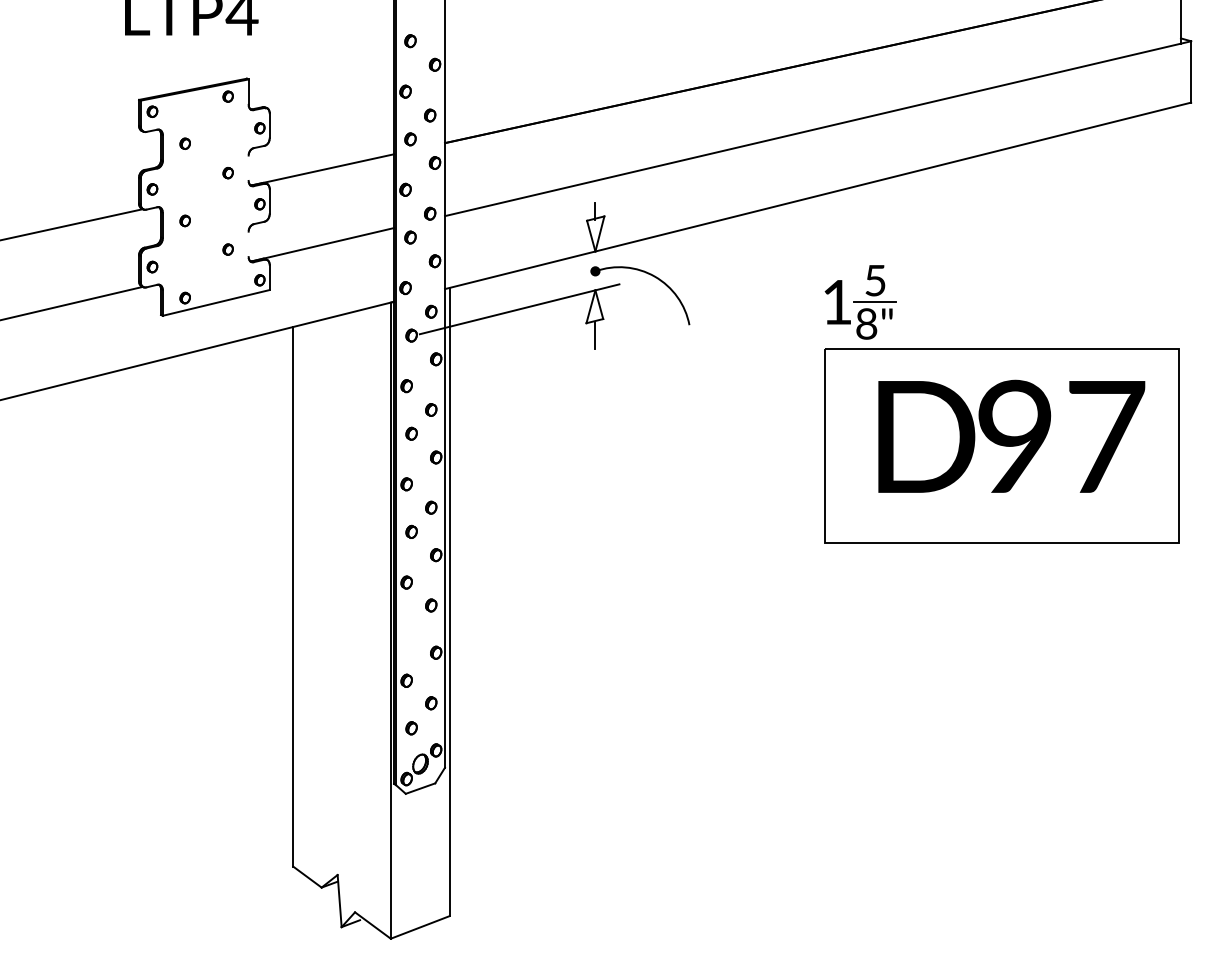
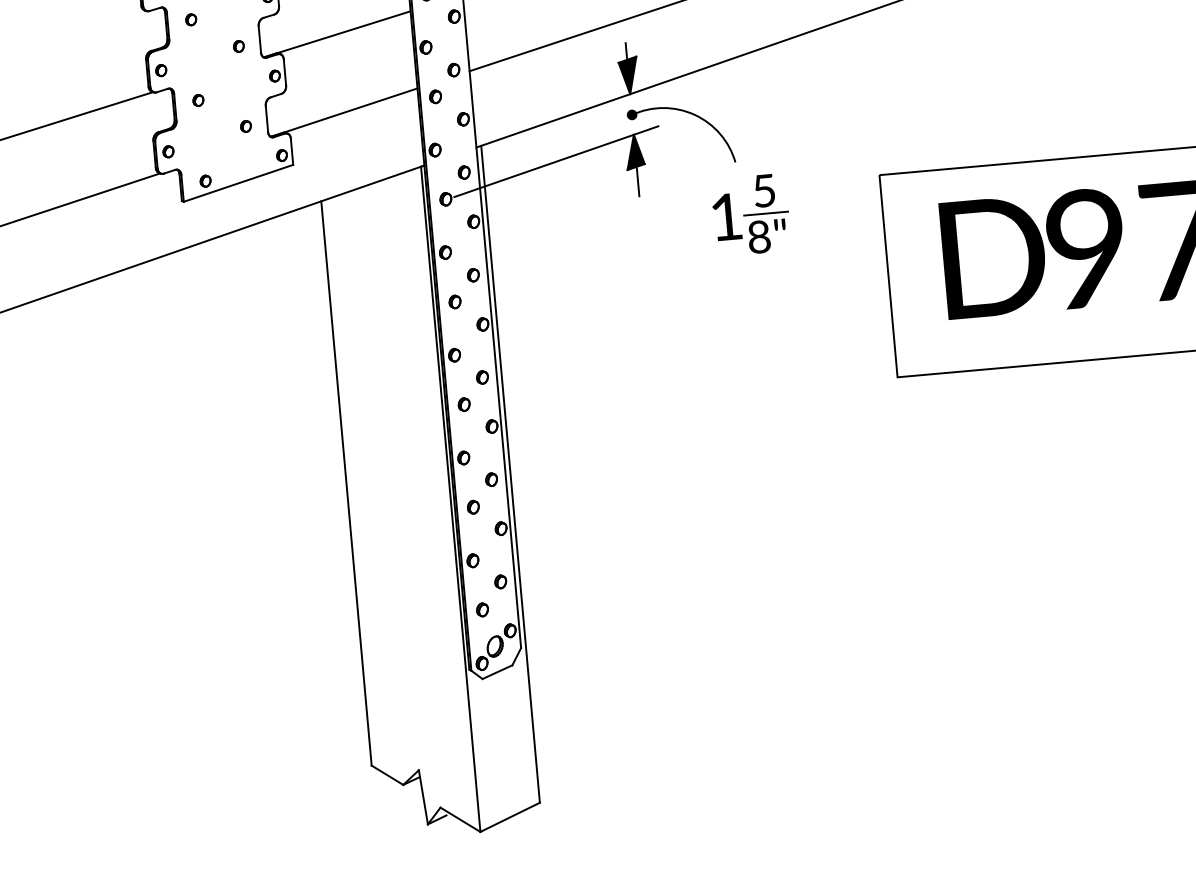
line: (248, 167) -> (259, 38), added
fill: (595, 233) -> (628, 75), added
line: (248, 244) -> (266, 119), added
part: (860, 302) -> (750, 215), moved
fill: (594, 306) -> (634, 151), added
part: (411, 630) -> (473, 507), added

